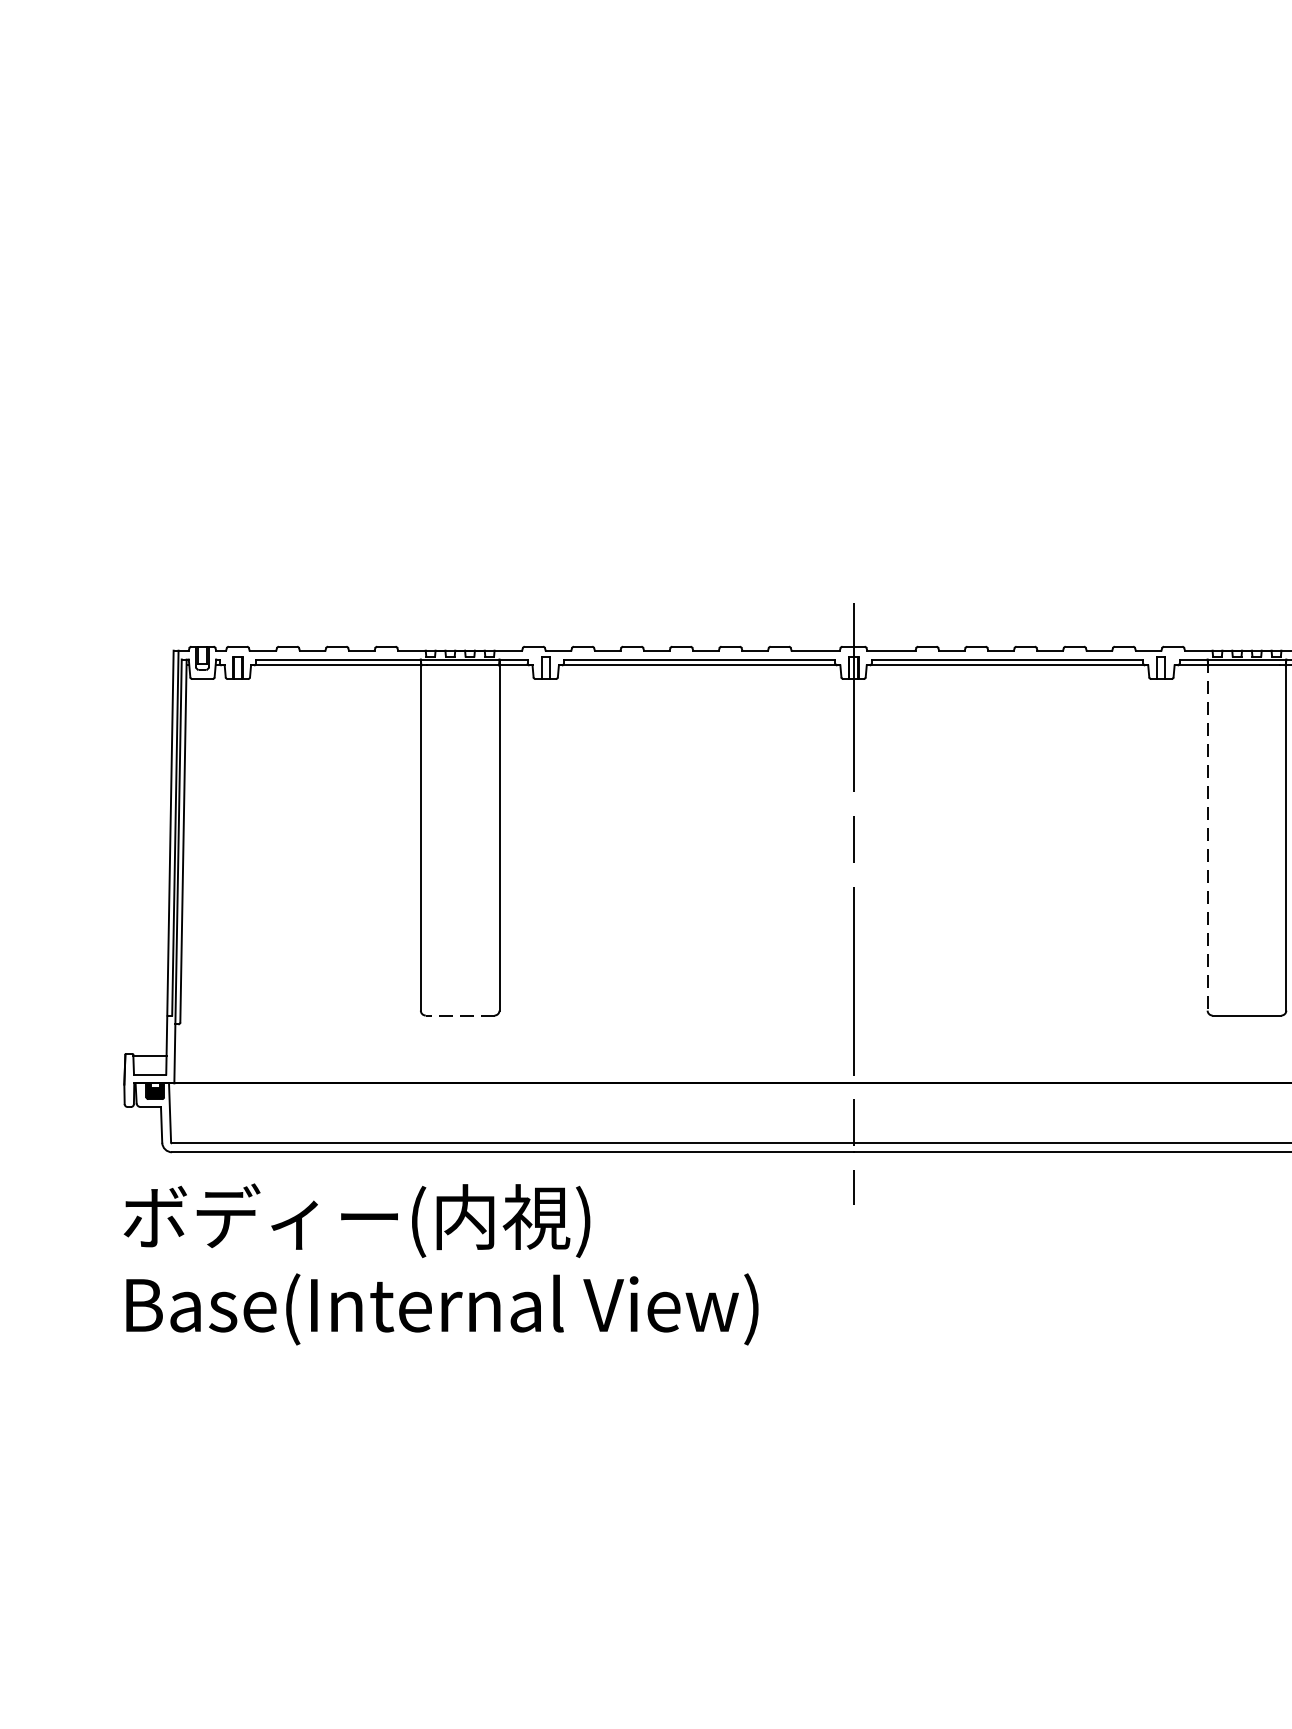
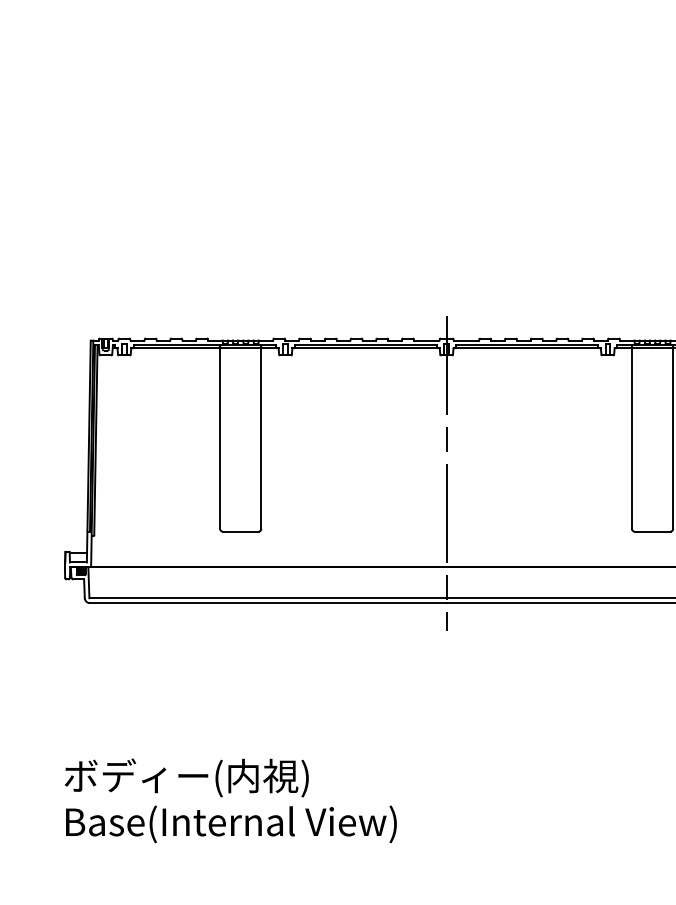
line: (1206, 835) -> (631, 437), dashed -> solid
line: (459, 1015) -> (240, 531), dashed -> solid
text: (440, 1263) -> (230, 800), moved

